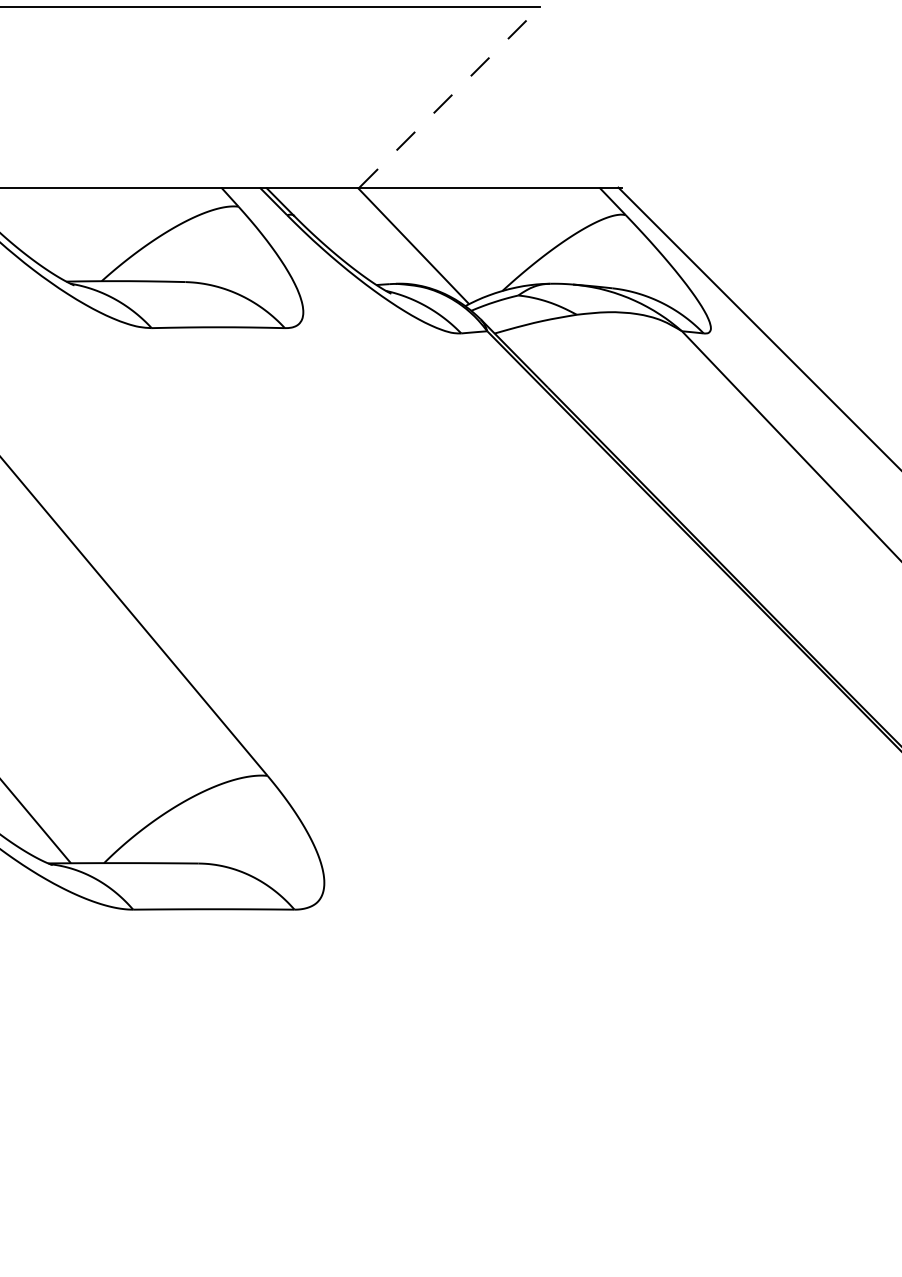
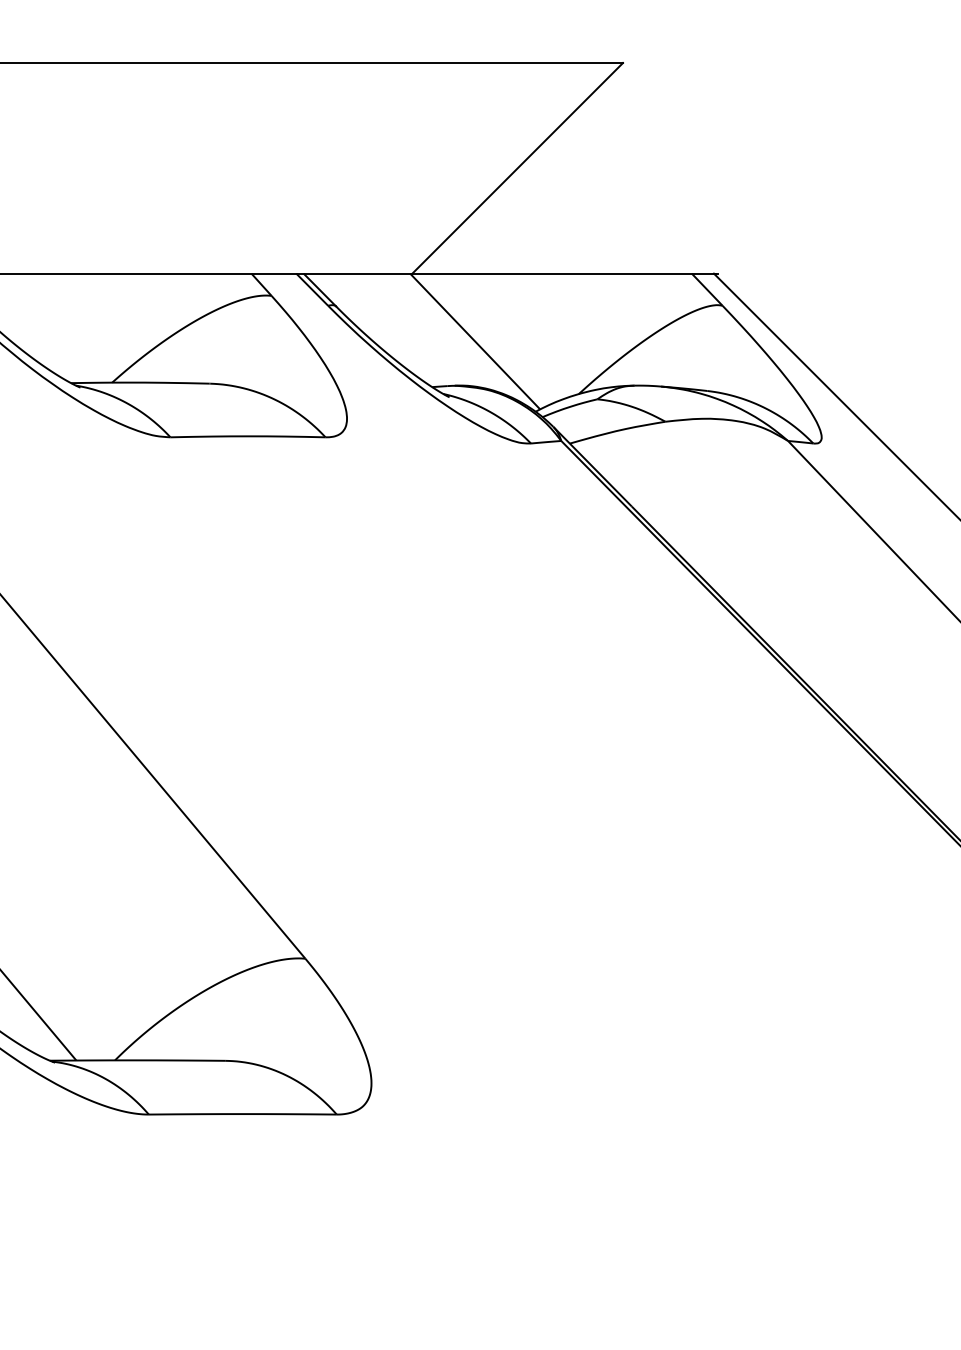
line: (449, 97) -> (517, 168), dashed -> solid

